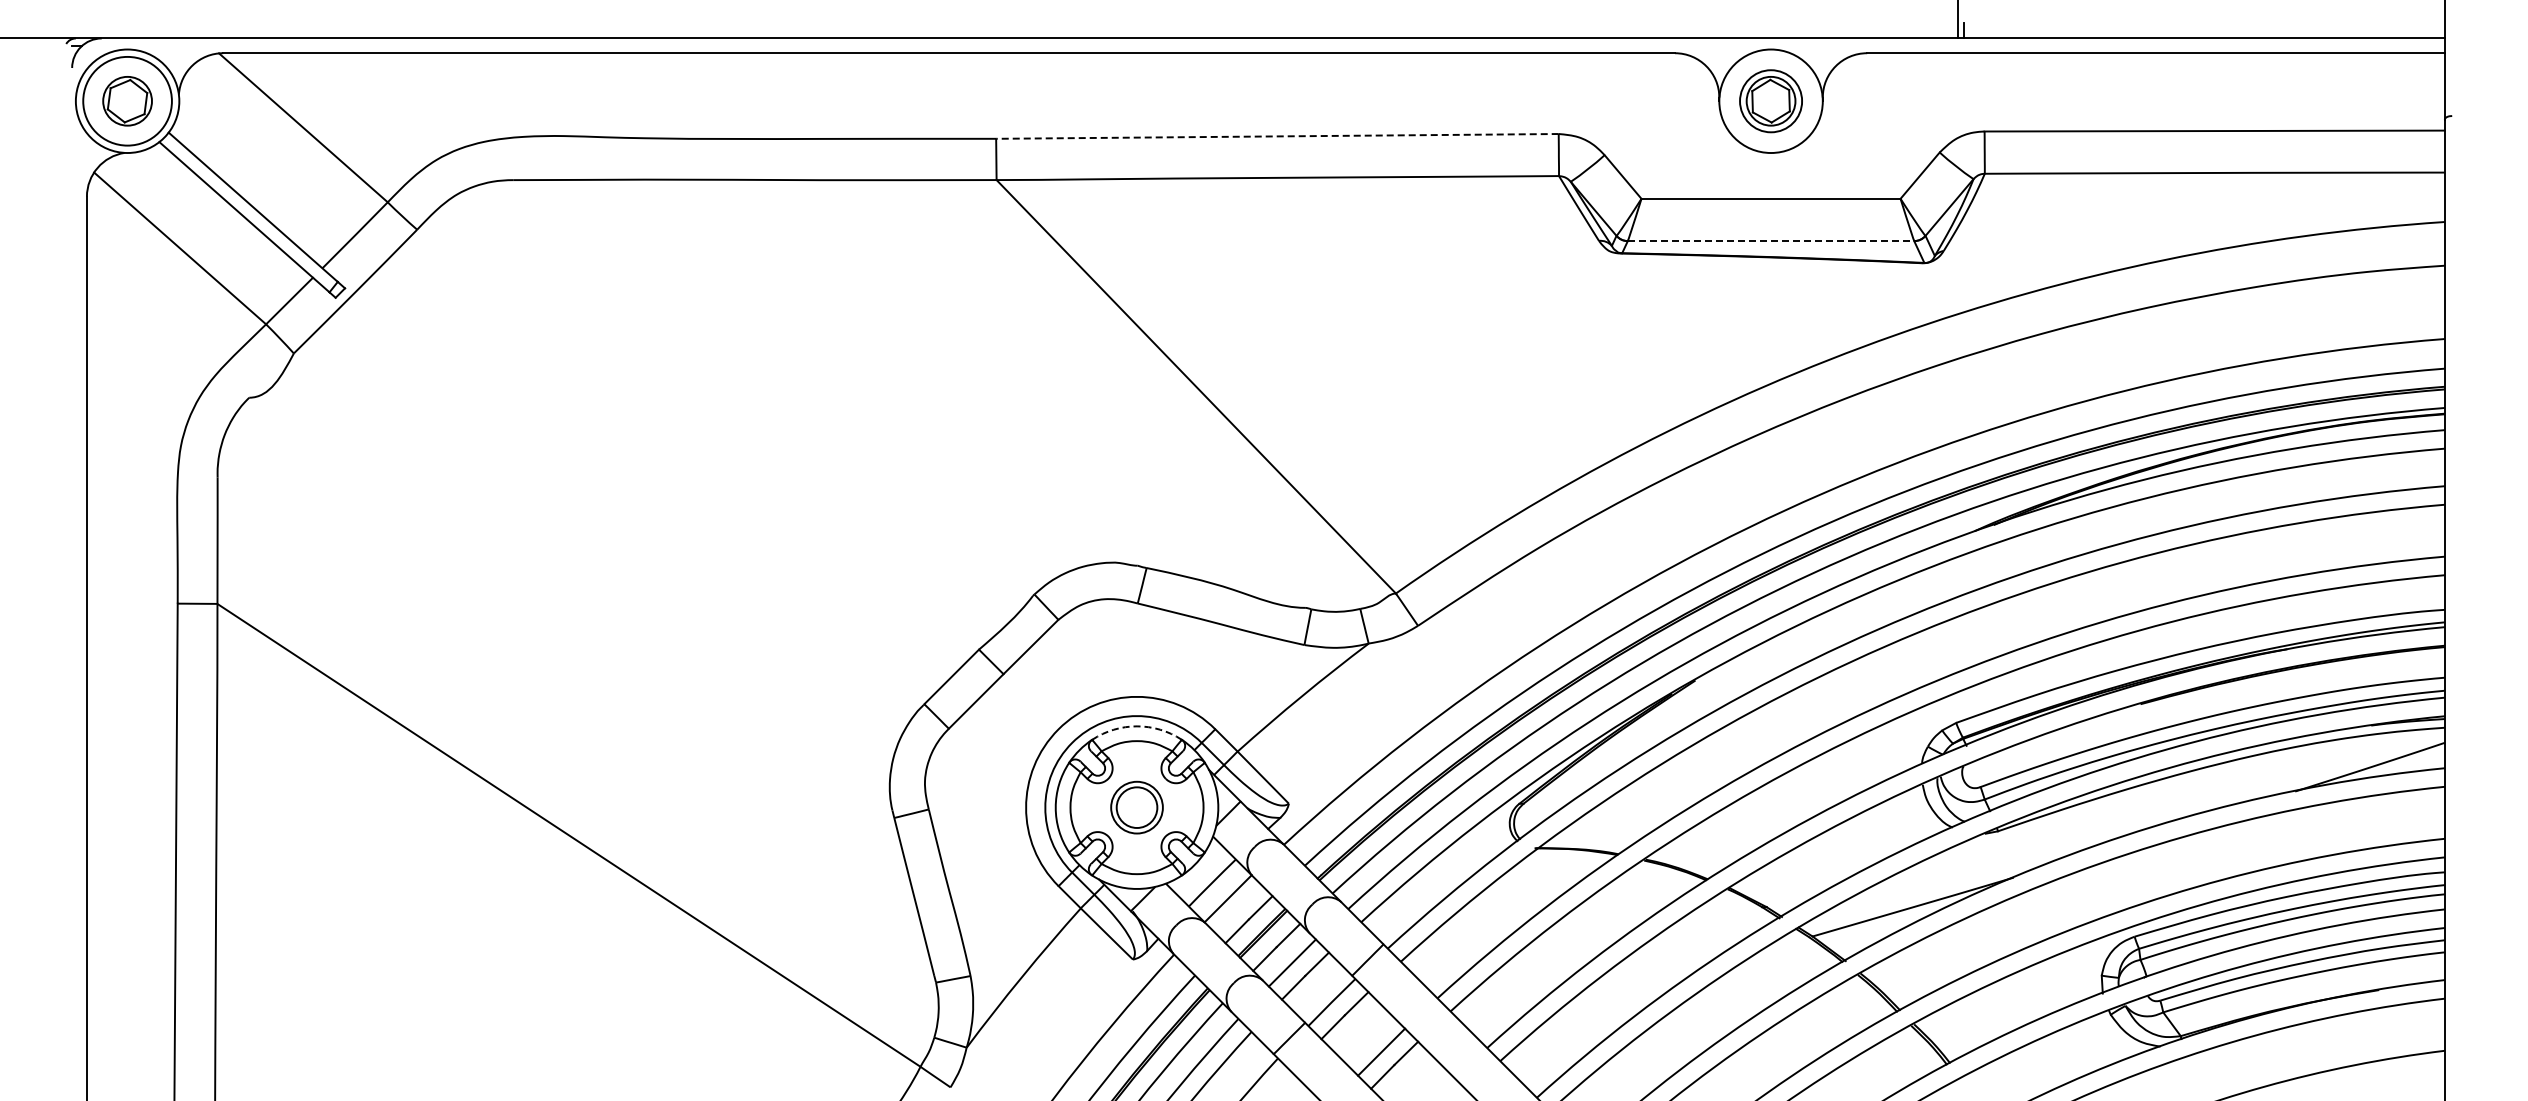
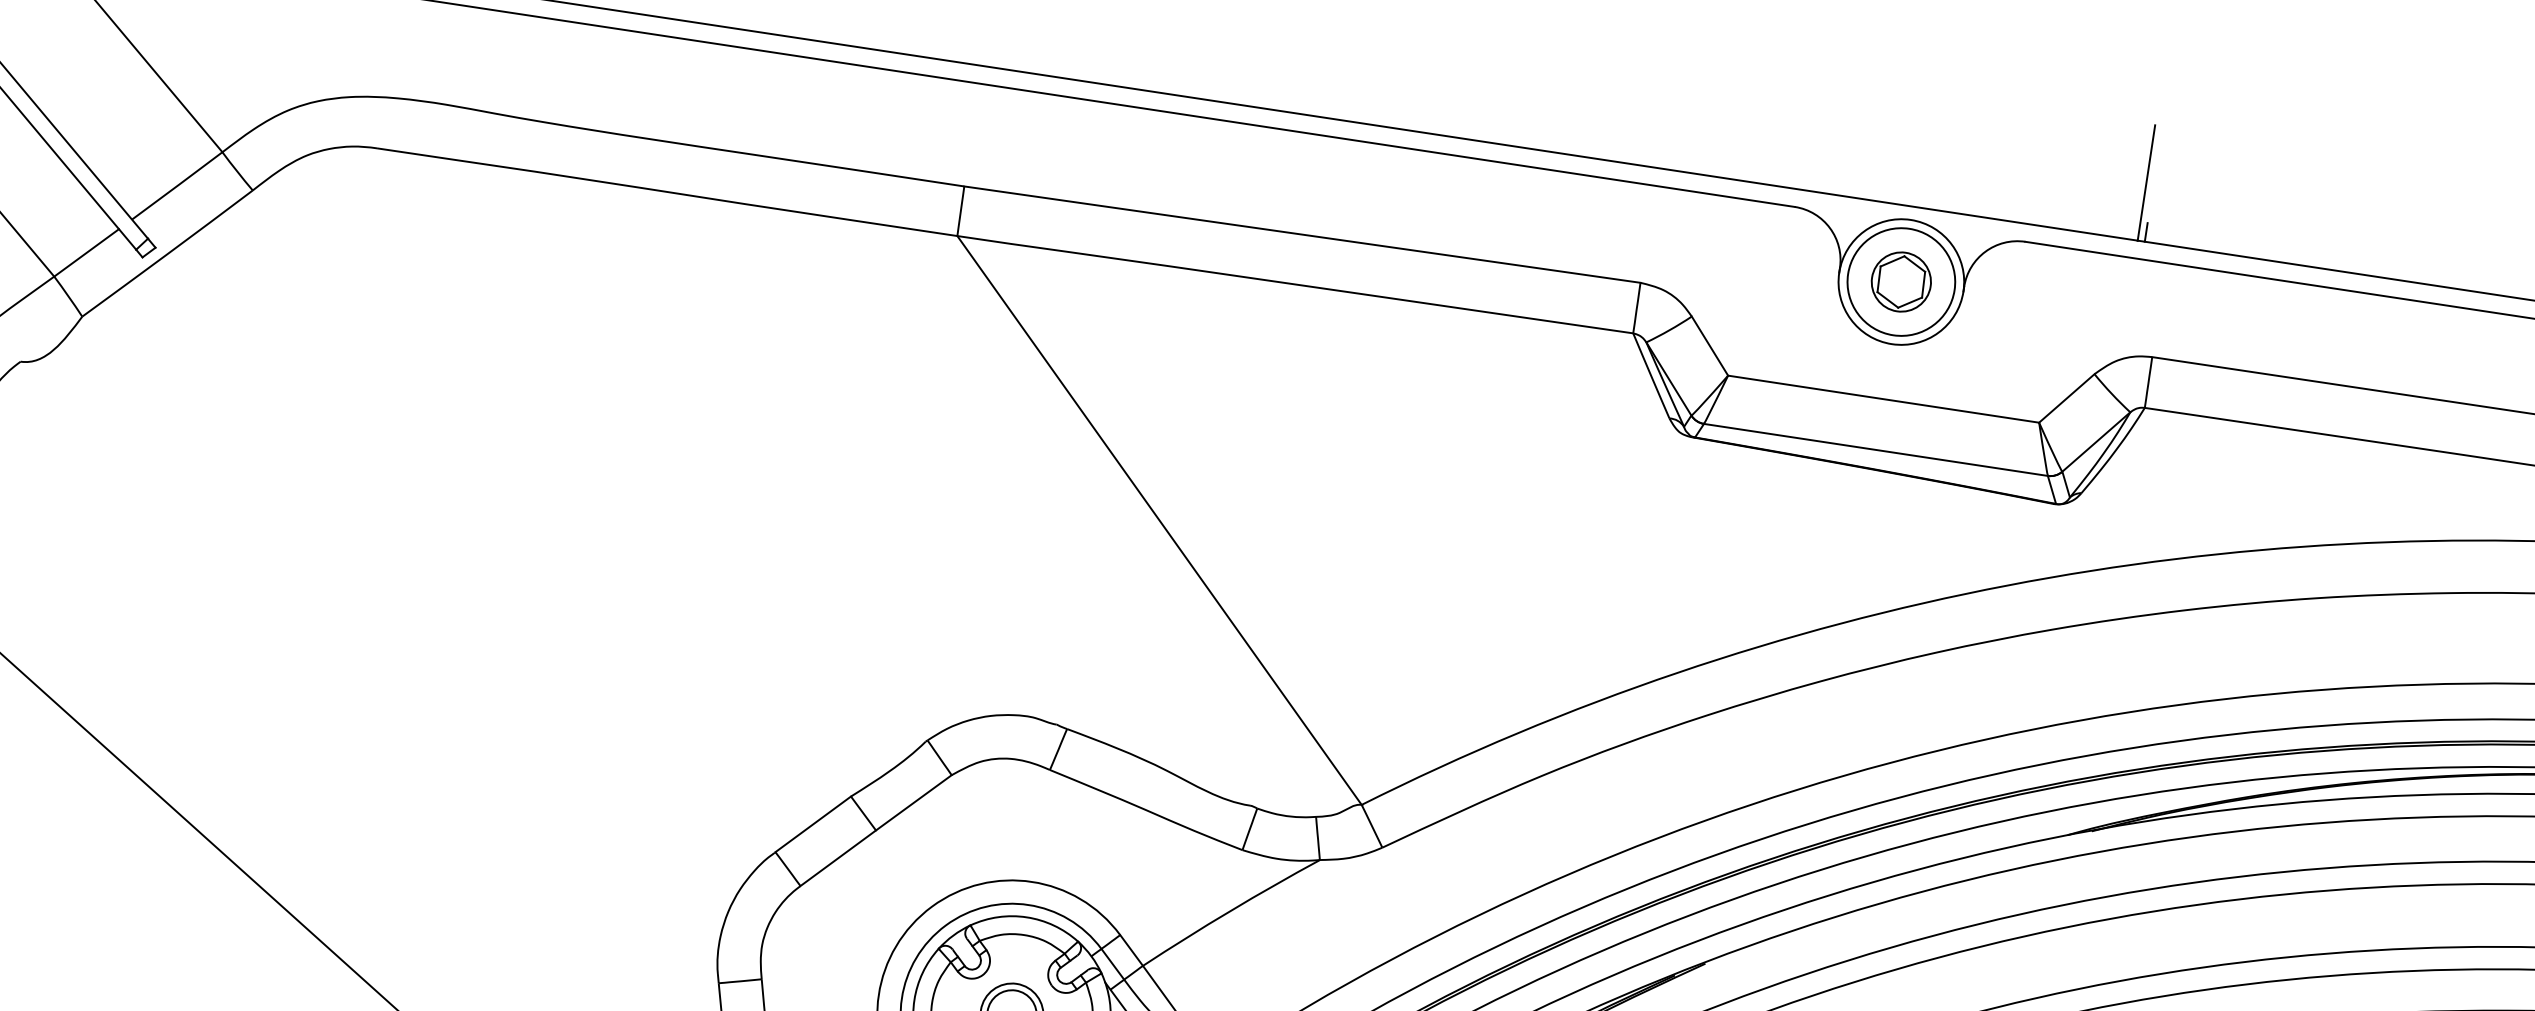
circle: (1770, 100) -> (1900, 281), size x1.43
line: (1276, 136) -> (1301, 234), dashed -> solid
line: (1771, 241) -> (1876, 450), dashed -> solid
arc: (1137, 726) -> (1027, 917), dashed -> solid

